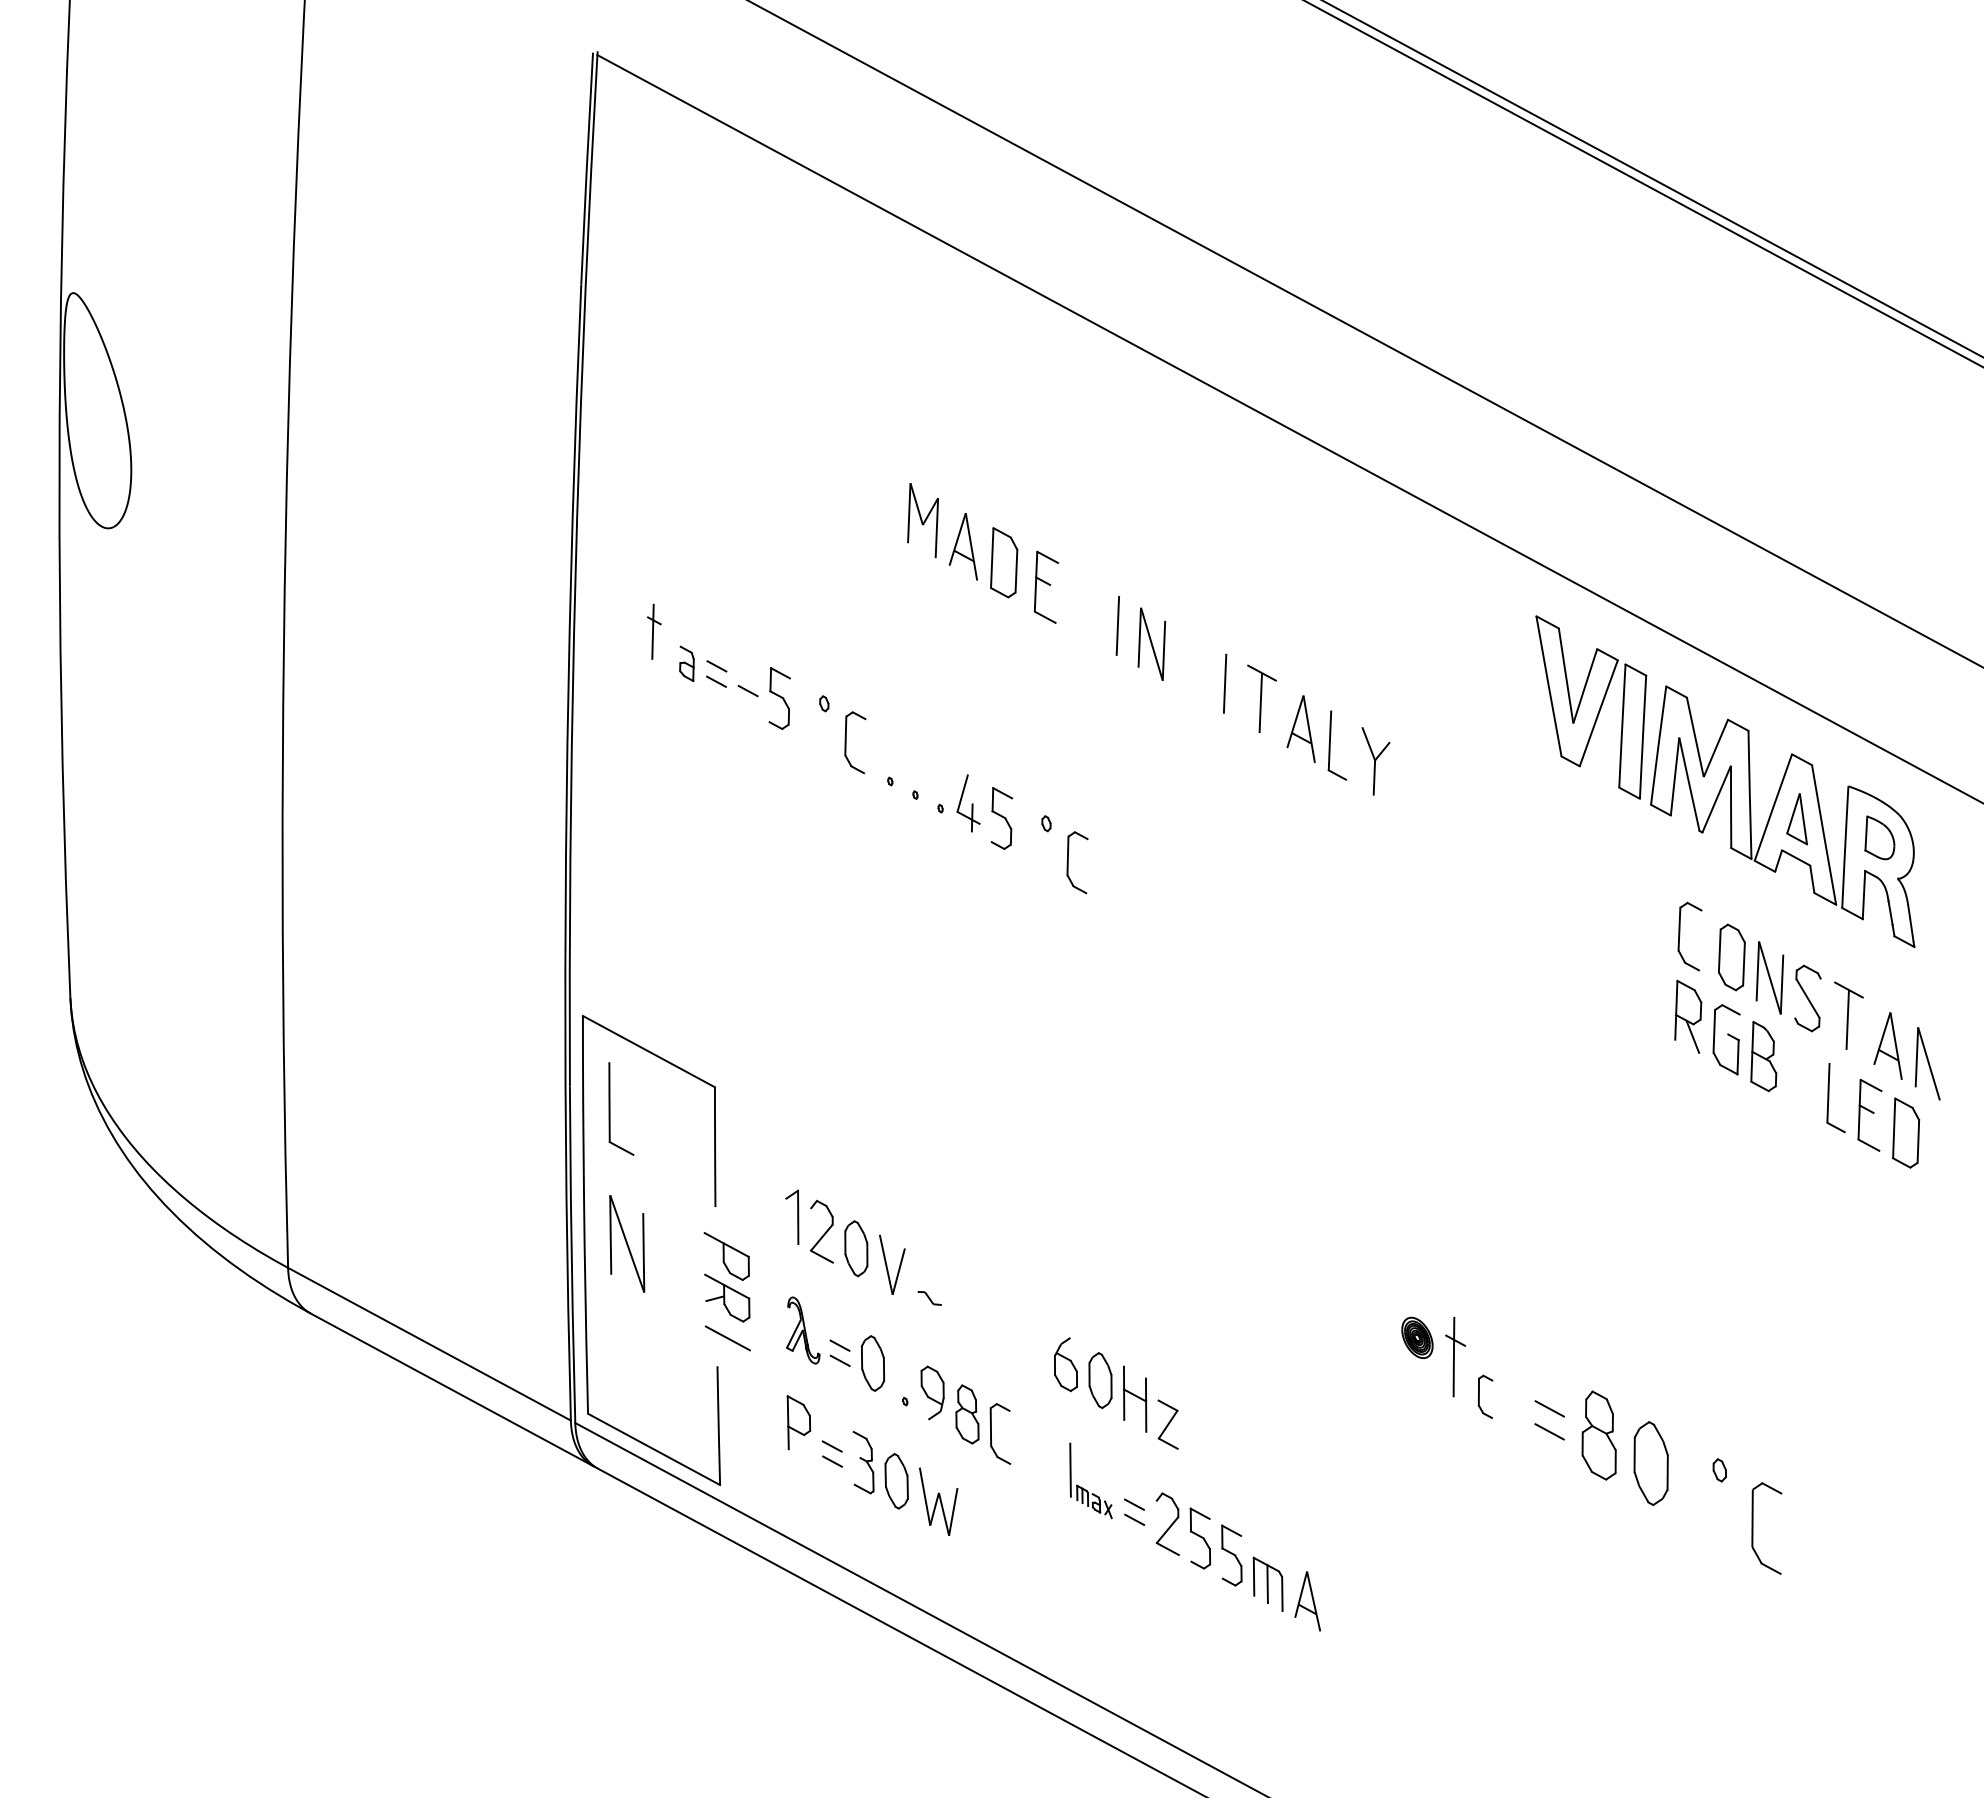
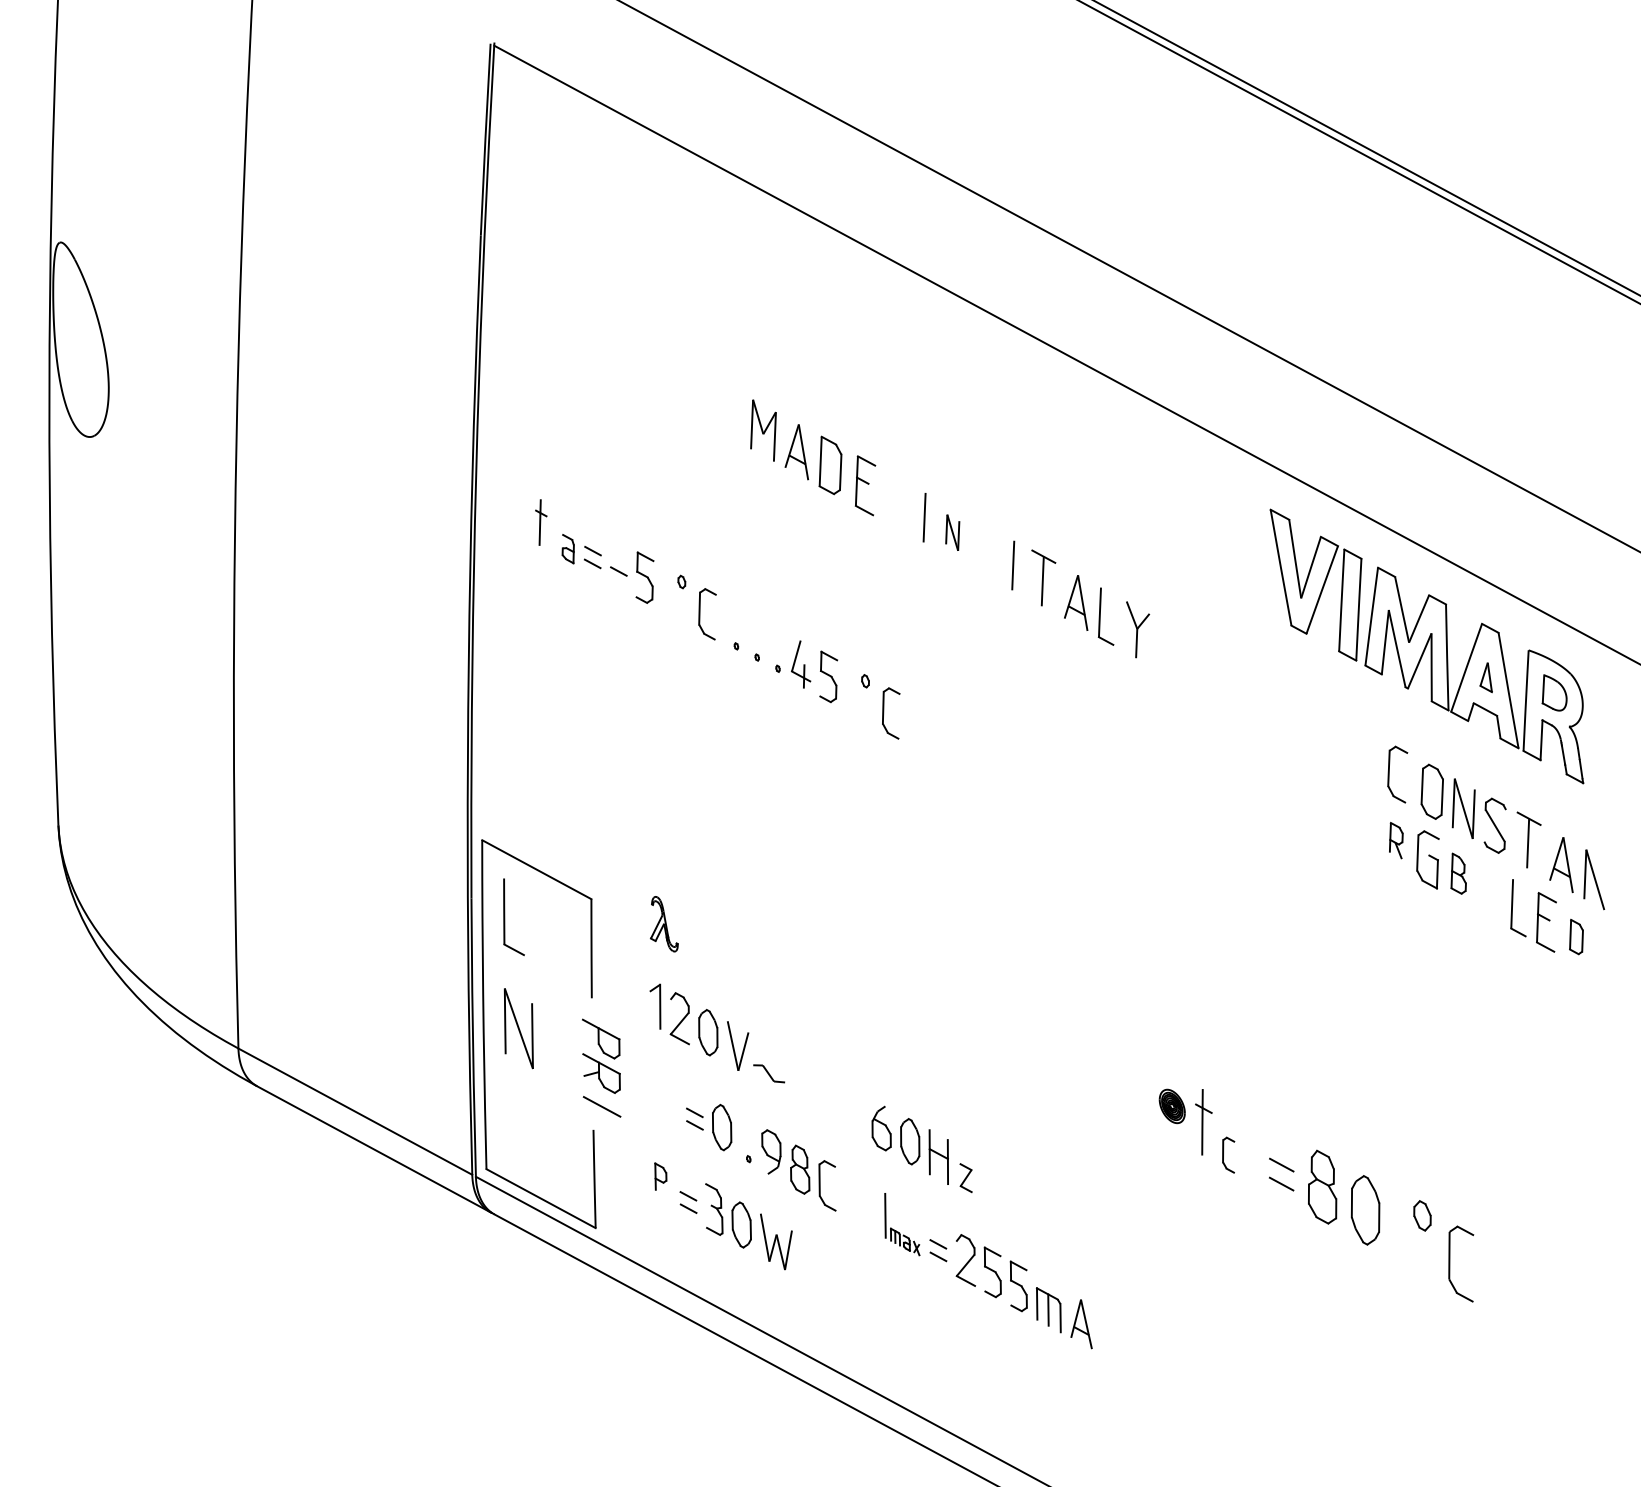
part: (1151, 643) -> (952, 532), size x0.6
part: (1796, 819) -> (1485, 677), size x0.7
part: (1688, 1016) -> (1396, 840), size x0.6
part: (1763, 1056) -> (1458, 873), size x0.7
part: (1906, 1132) -> (1576, 936), size x0.6
part: (929, 1298) -> (768, 1073), size x1.6
part: (803, 1330) -> (664, 924), moved
part: (798, 1422) -> (660, 1176), size x0.6
part: (1167, 1424) -> (965, 1178), size x0.7
part: (1719, 1470) -> (1422, 1216), size x1.6

